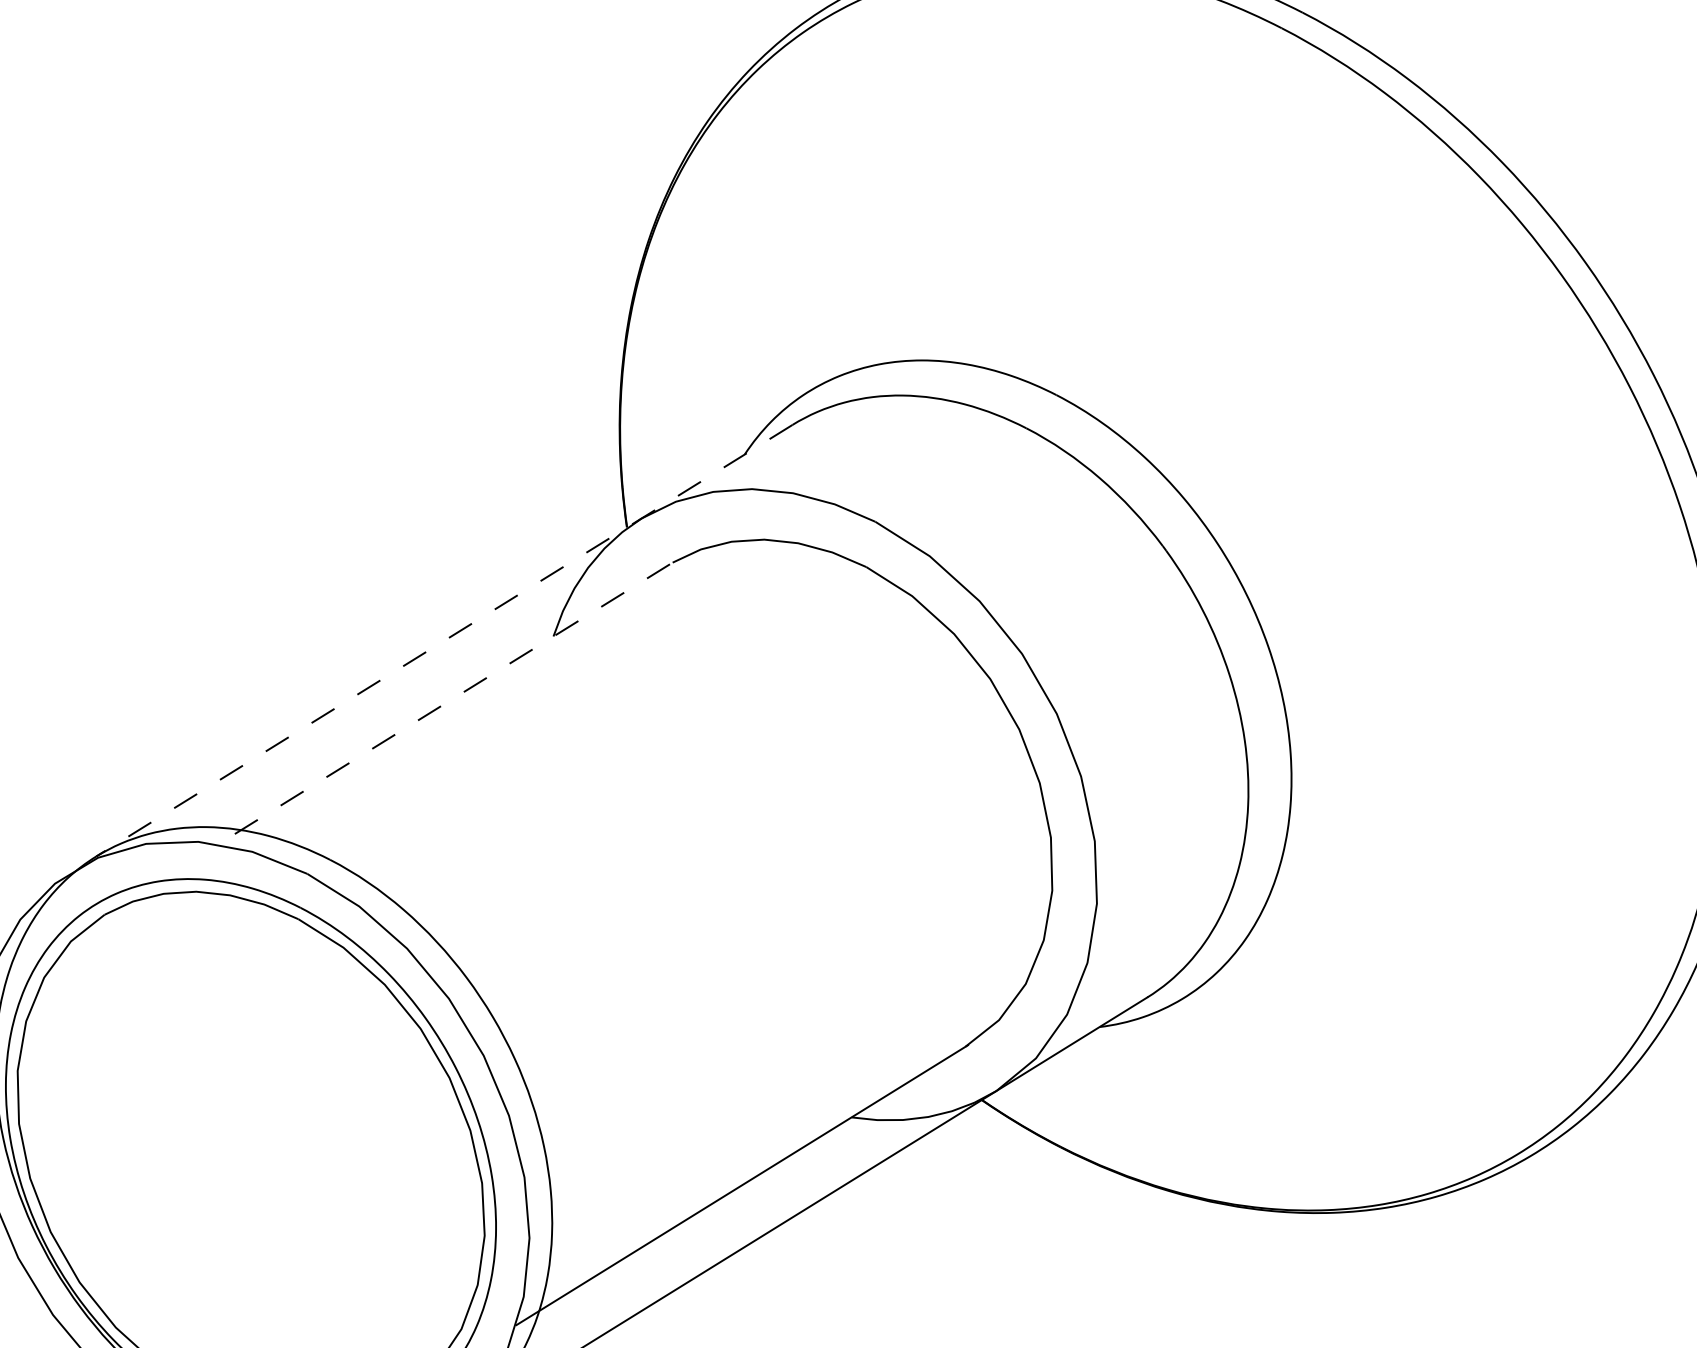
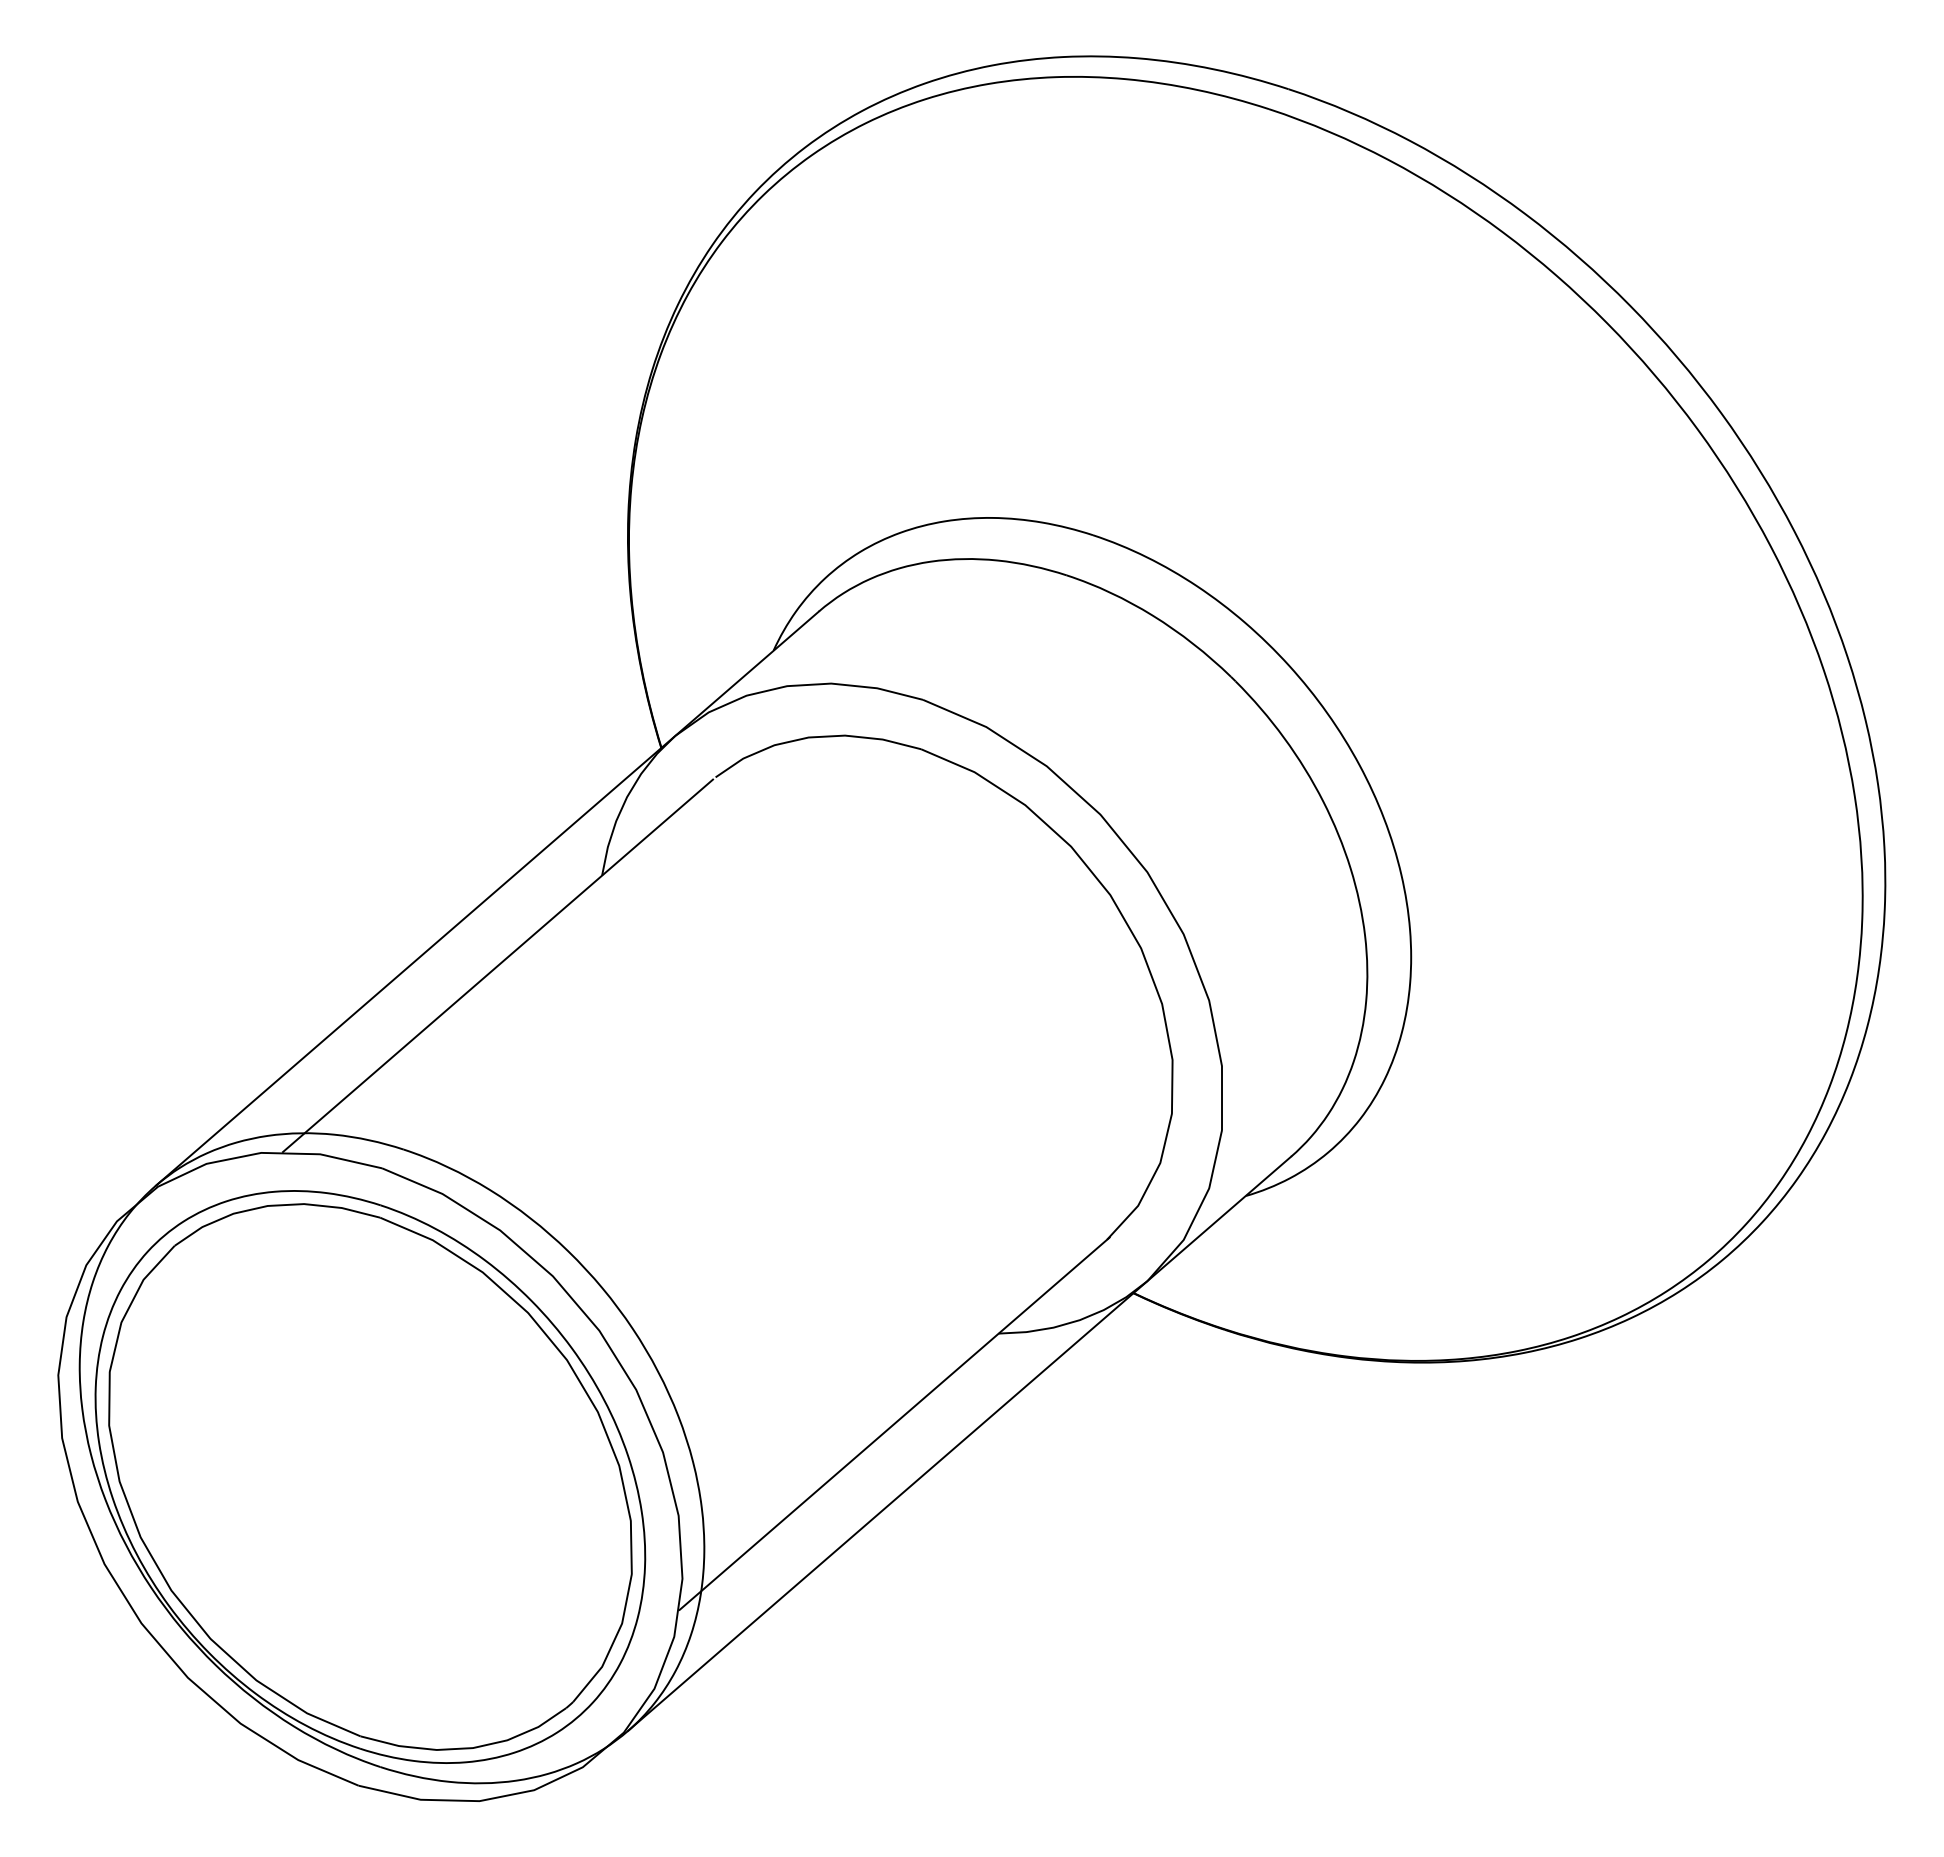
line: (444, 640) -> (487, 898), dashed -> solid
line: (443, 704) -> (497, 966), dashed -> solid

